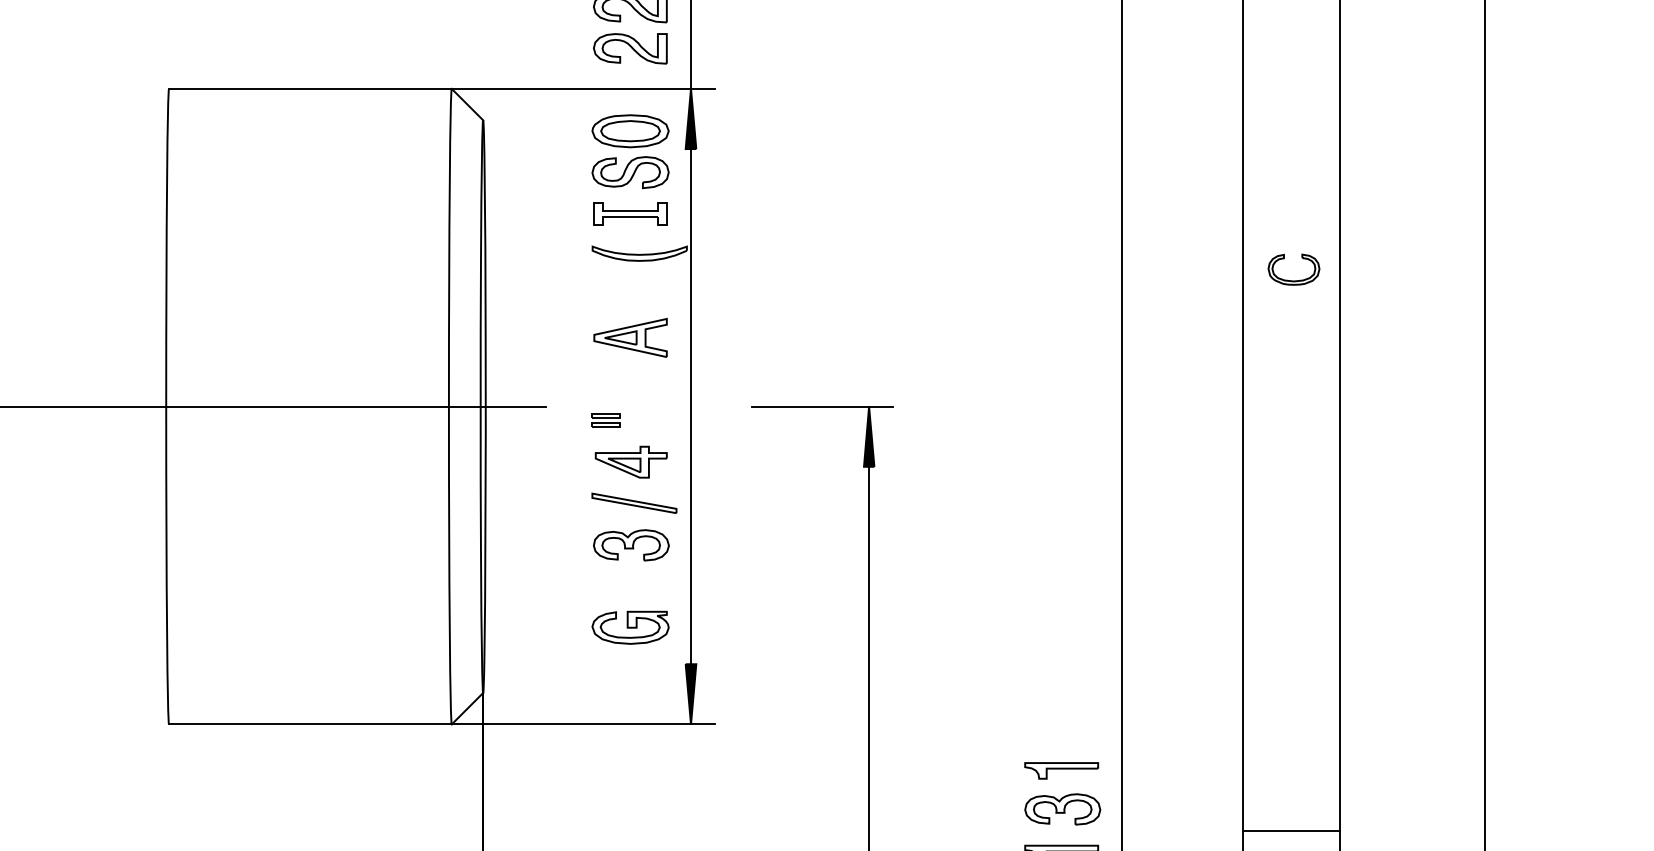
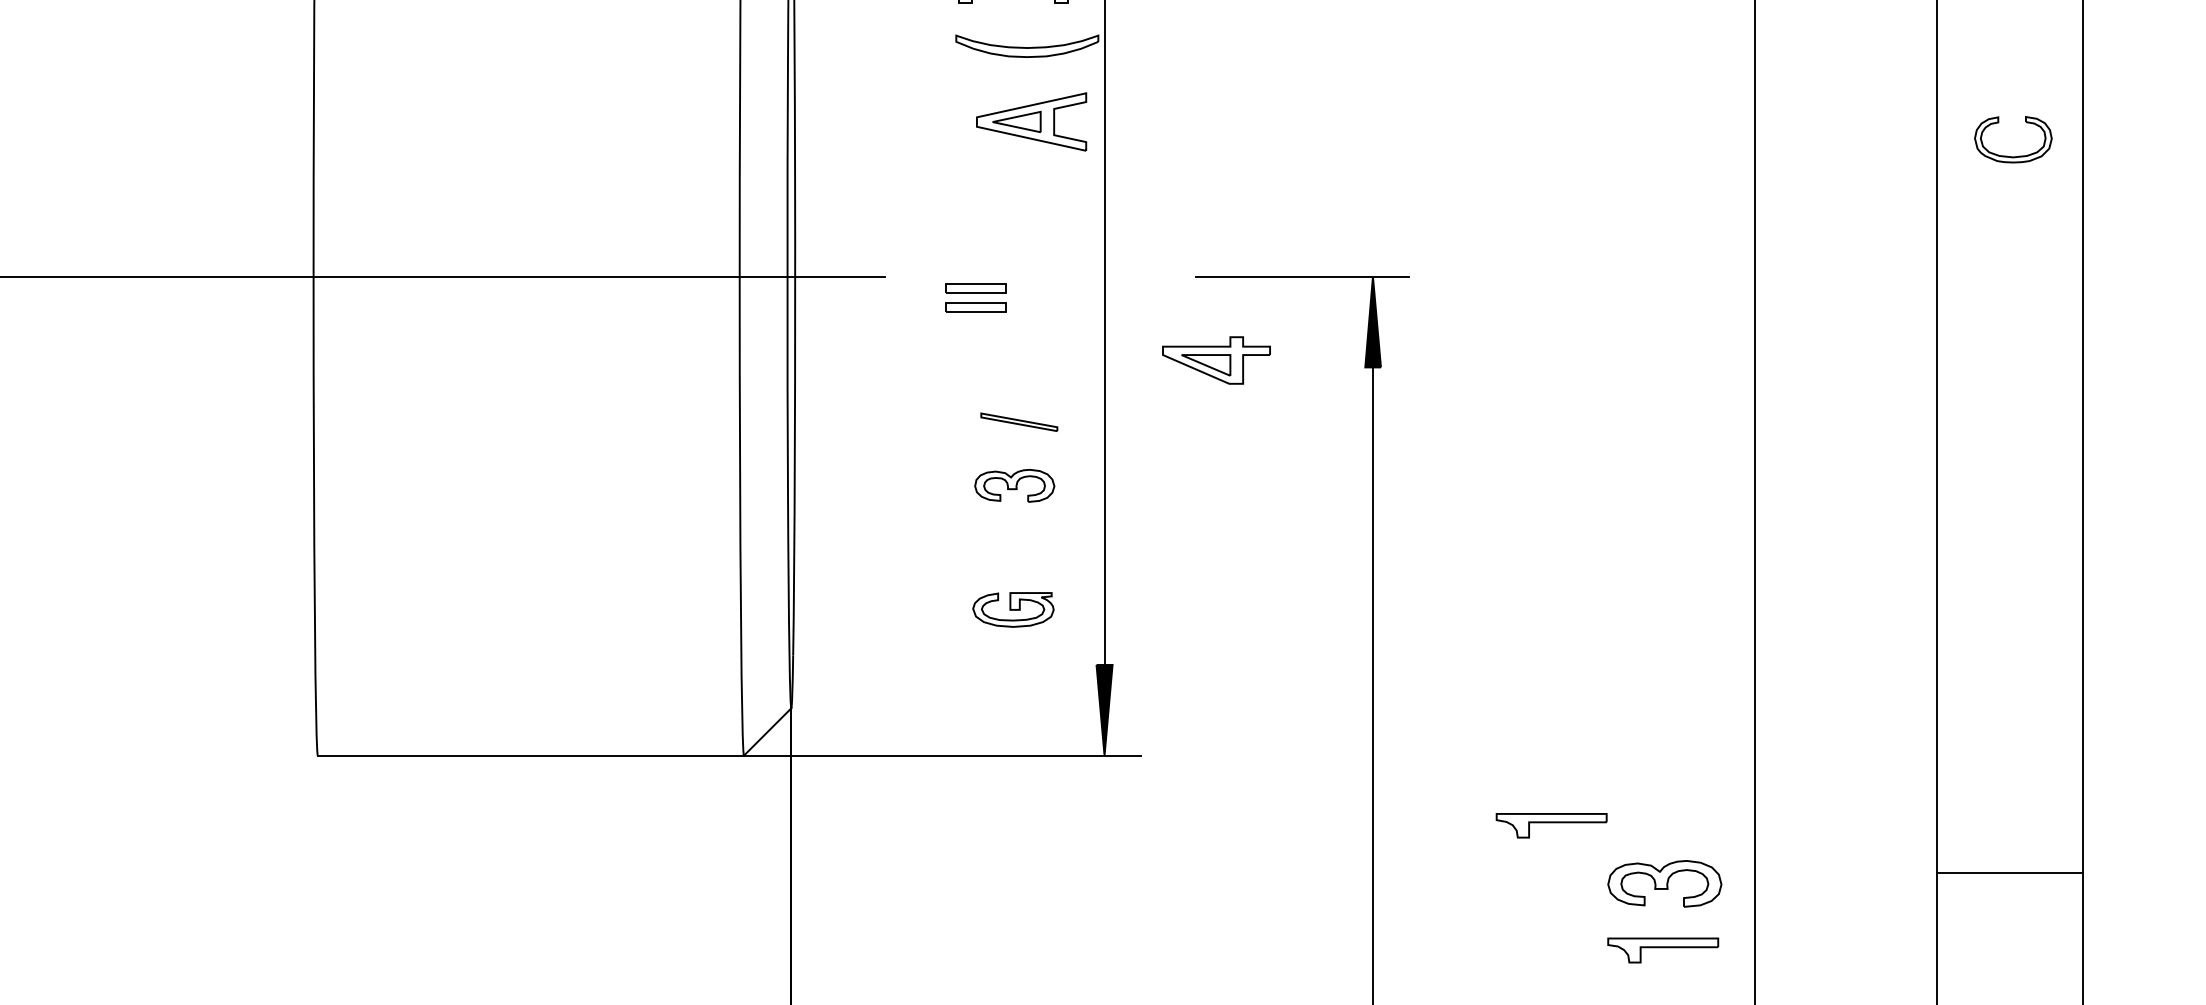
part: (1293, 280) -> (2012, 155), moved
part: (630, 337) -> (1031, 121), moved
part: (605, 420) -> (975, 297), size x1.4
part: (630, 461) -> (1215, 359), moved
part: (634, 502) -> (1019, 421), size x0.6
part: (631, 545) -> (1014, 486), size x0.7
part: (630, 627) -> (1013, 609), size x0.7
part: (1061, 770) -> (1551, 825), moved
line: (1291, 831) -> (2009, 873), moved

